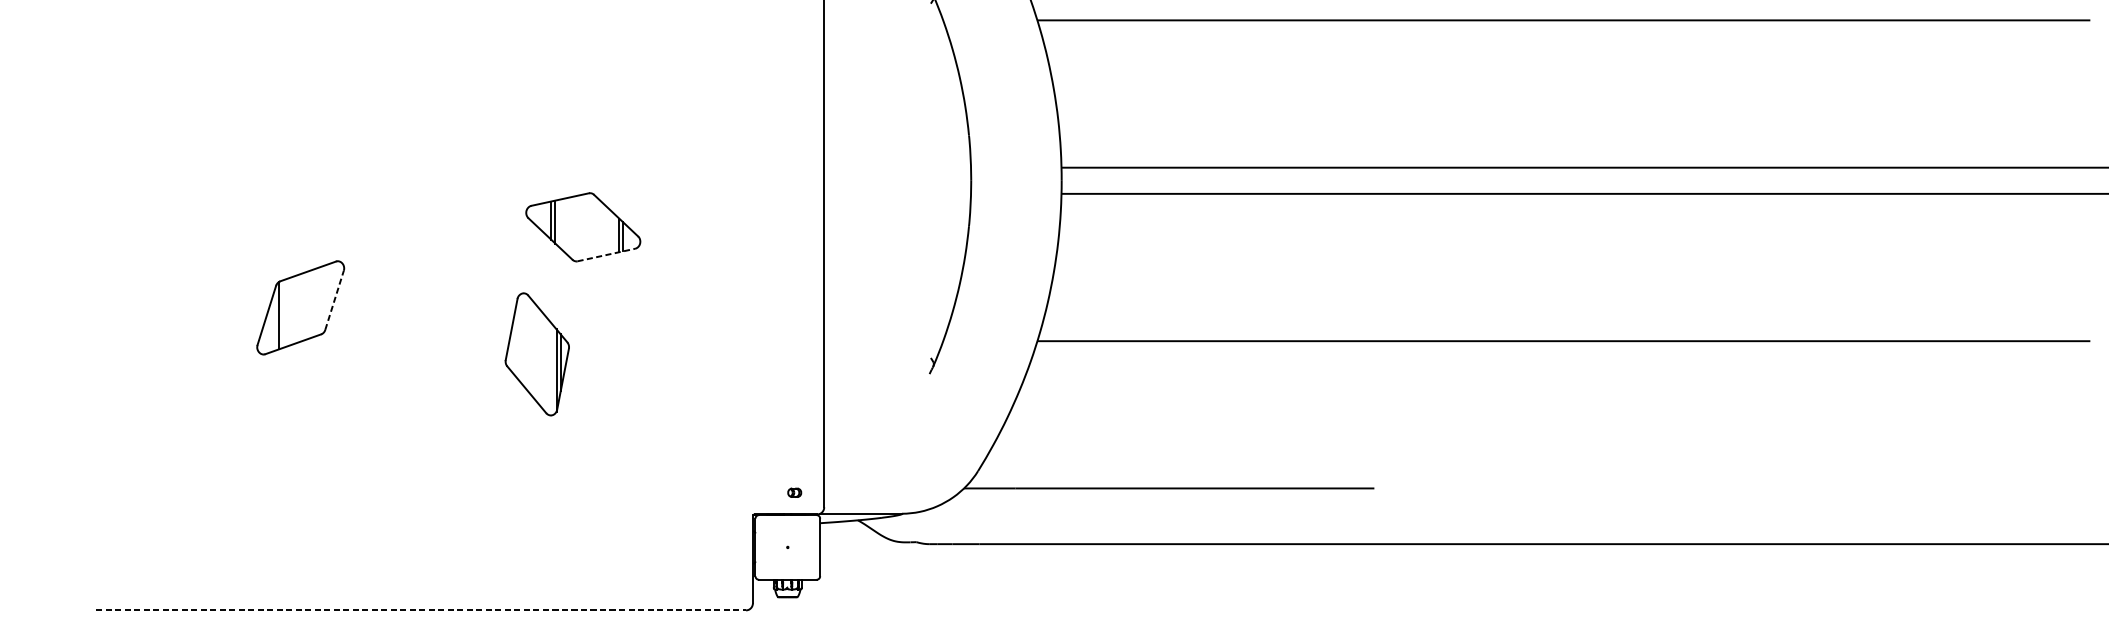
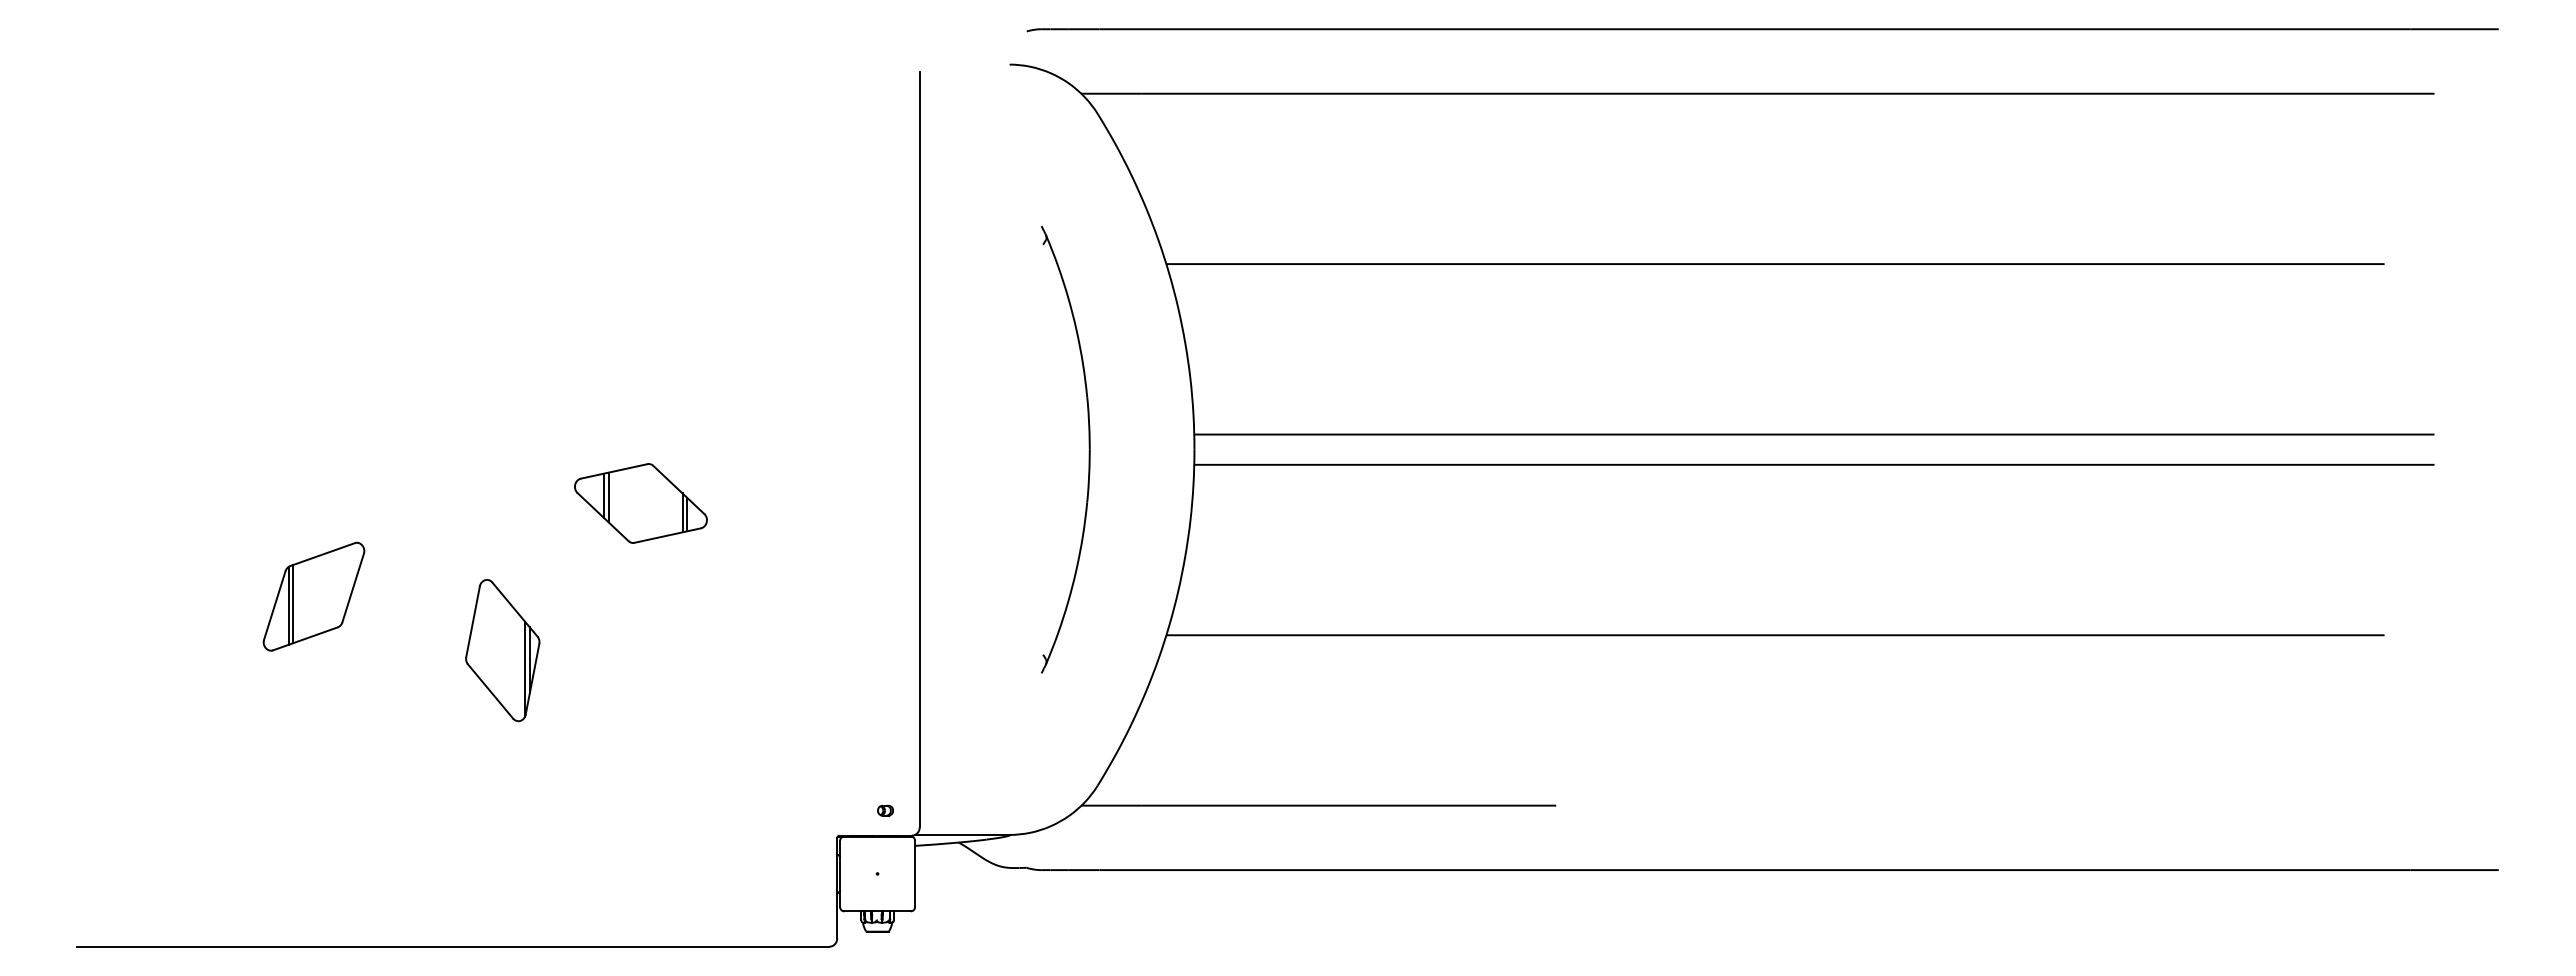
line: (607, 254) -> (668, 535), dashed -> solid
line: (334, 299) -> (353, 587), dashed -> solid
line: (282, 313) -> (293, 603), added
part: (537, 354) -> (502, 650), moved
line: (421, 610) -> (453, 946), dashed -> solid

